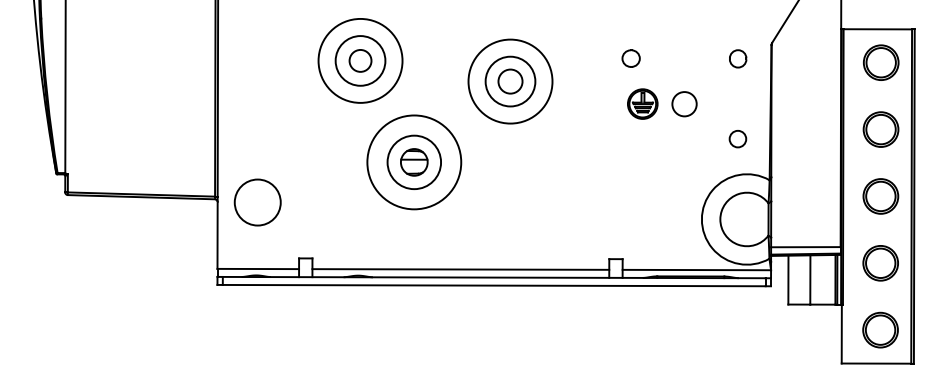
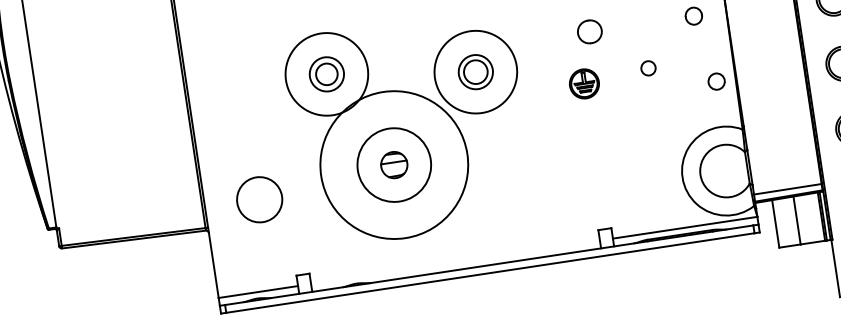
part: (630, 58) -> (589, 31), size x1.4
circle: (360, 60) -> (326, 73), size x0.7
circle: (510, 81) -> (475, 72), size x0.7
part: (642, 103) -> (584, 83), moved
circle: (684, 104) -> (648, 68), size x0.6
circle: (737, 139) -> (716, 82), moved
circle: (414, 162) -> (394, 165), size x1.4
circle: (414, 162) -> (394, 165), size x1.6
circle: (257, 202) -> (259, 199), moved
line: (460, 269) -> (455, 262), removed

